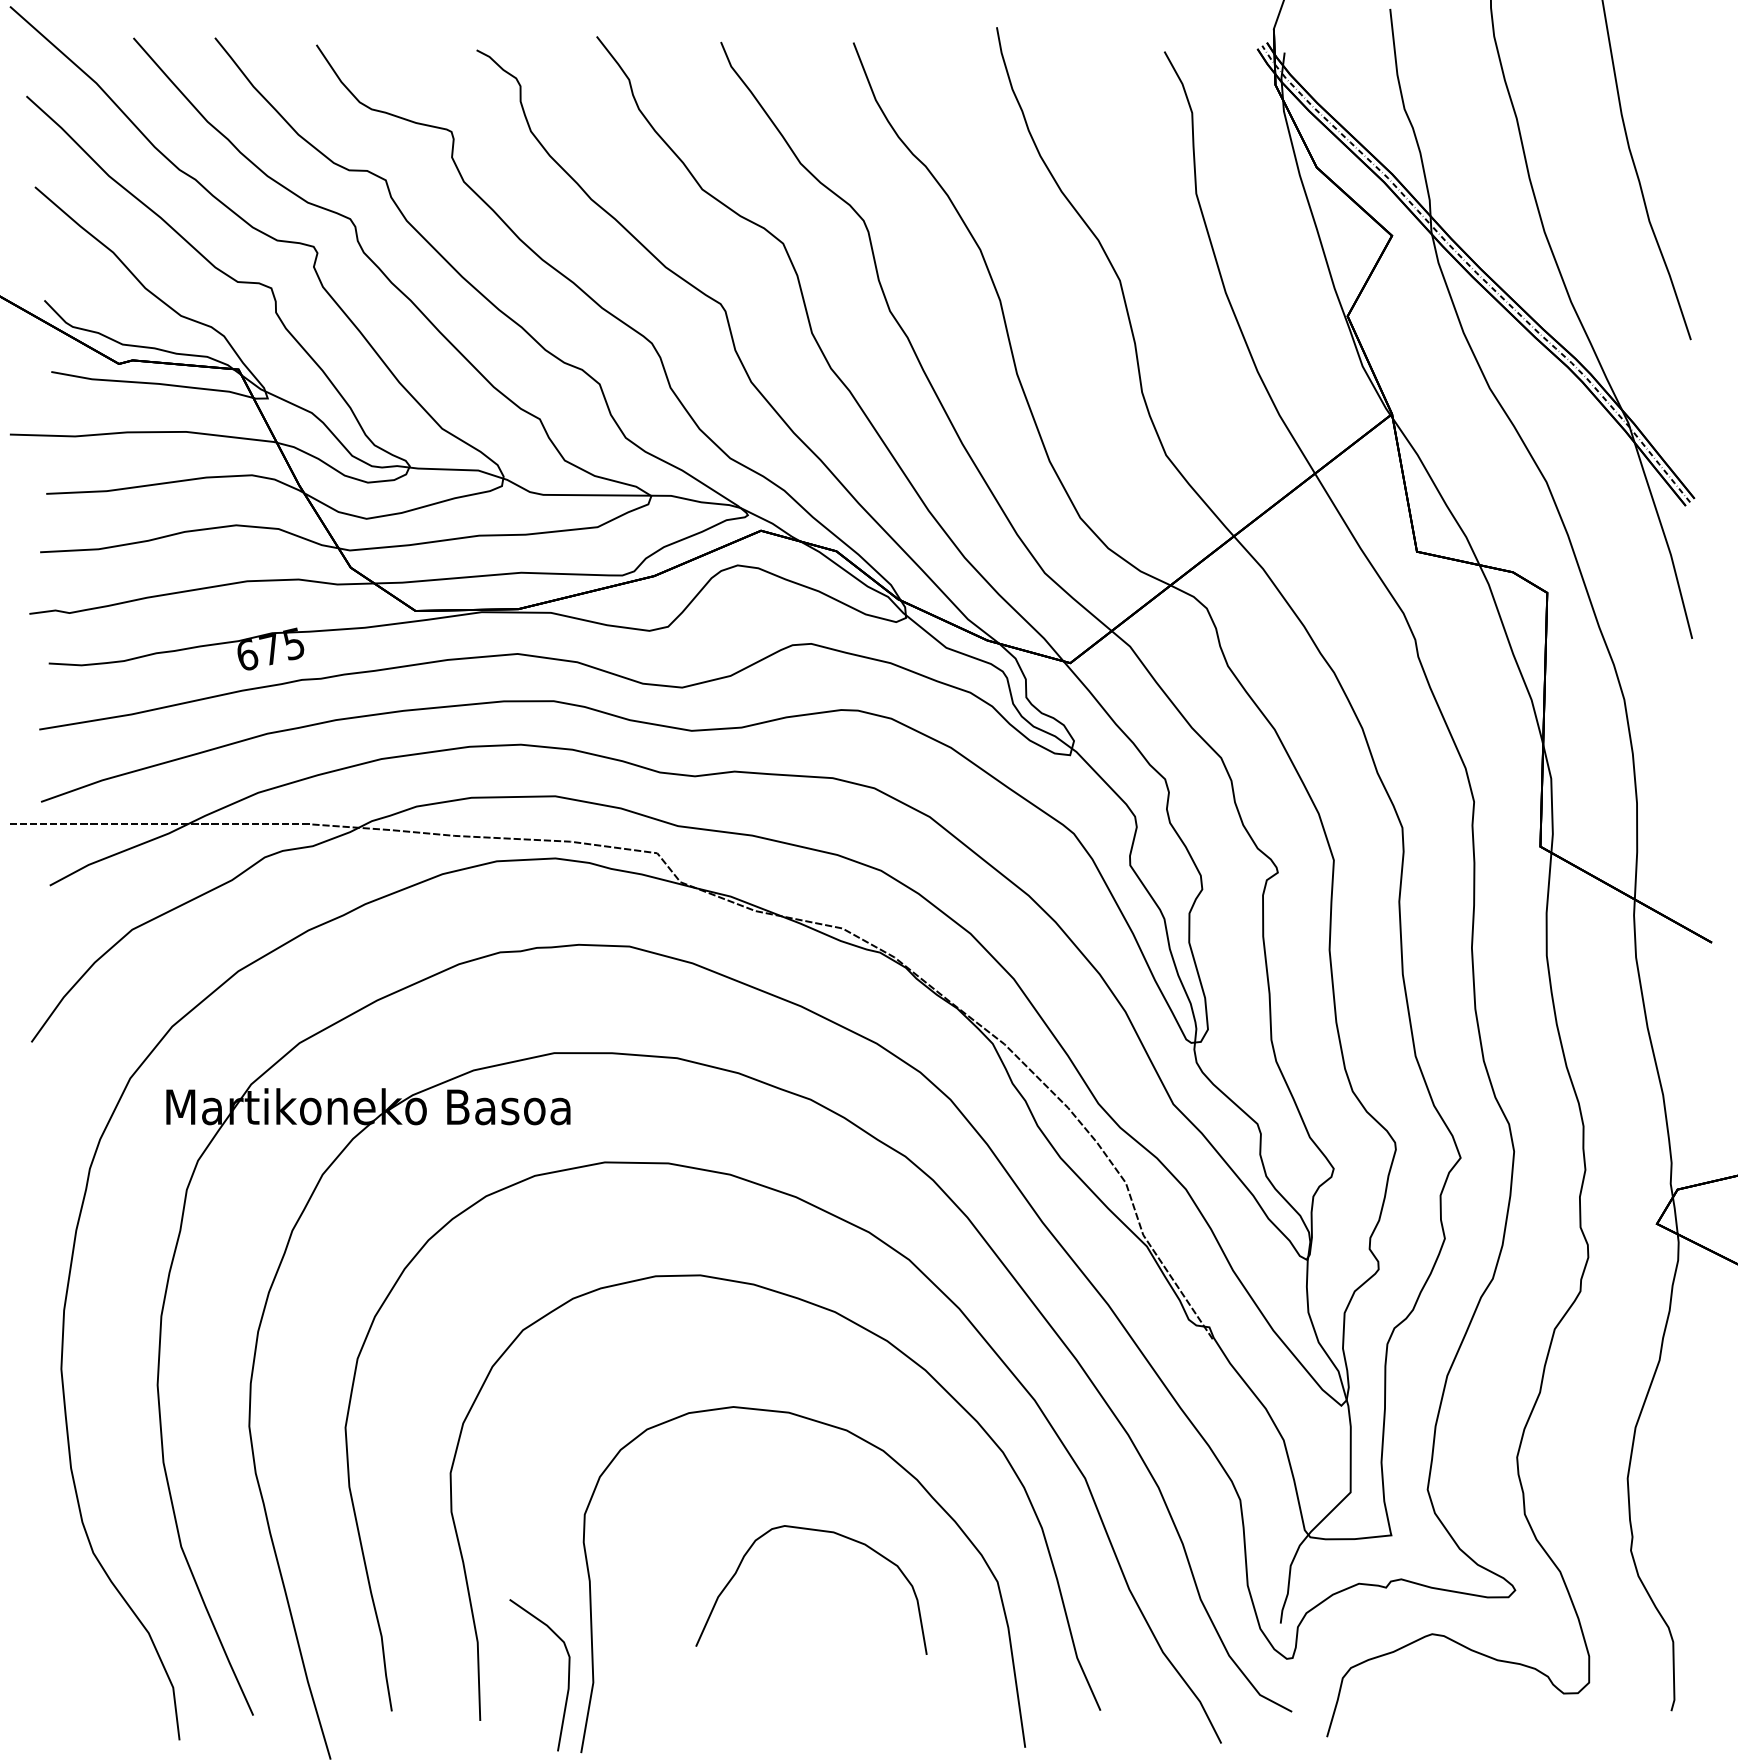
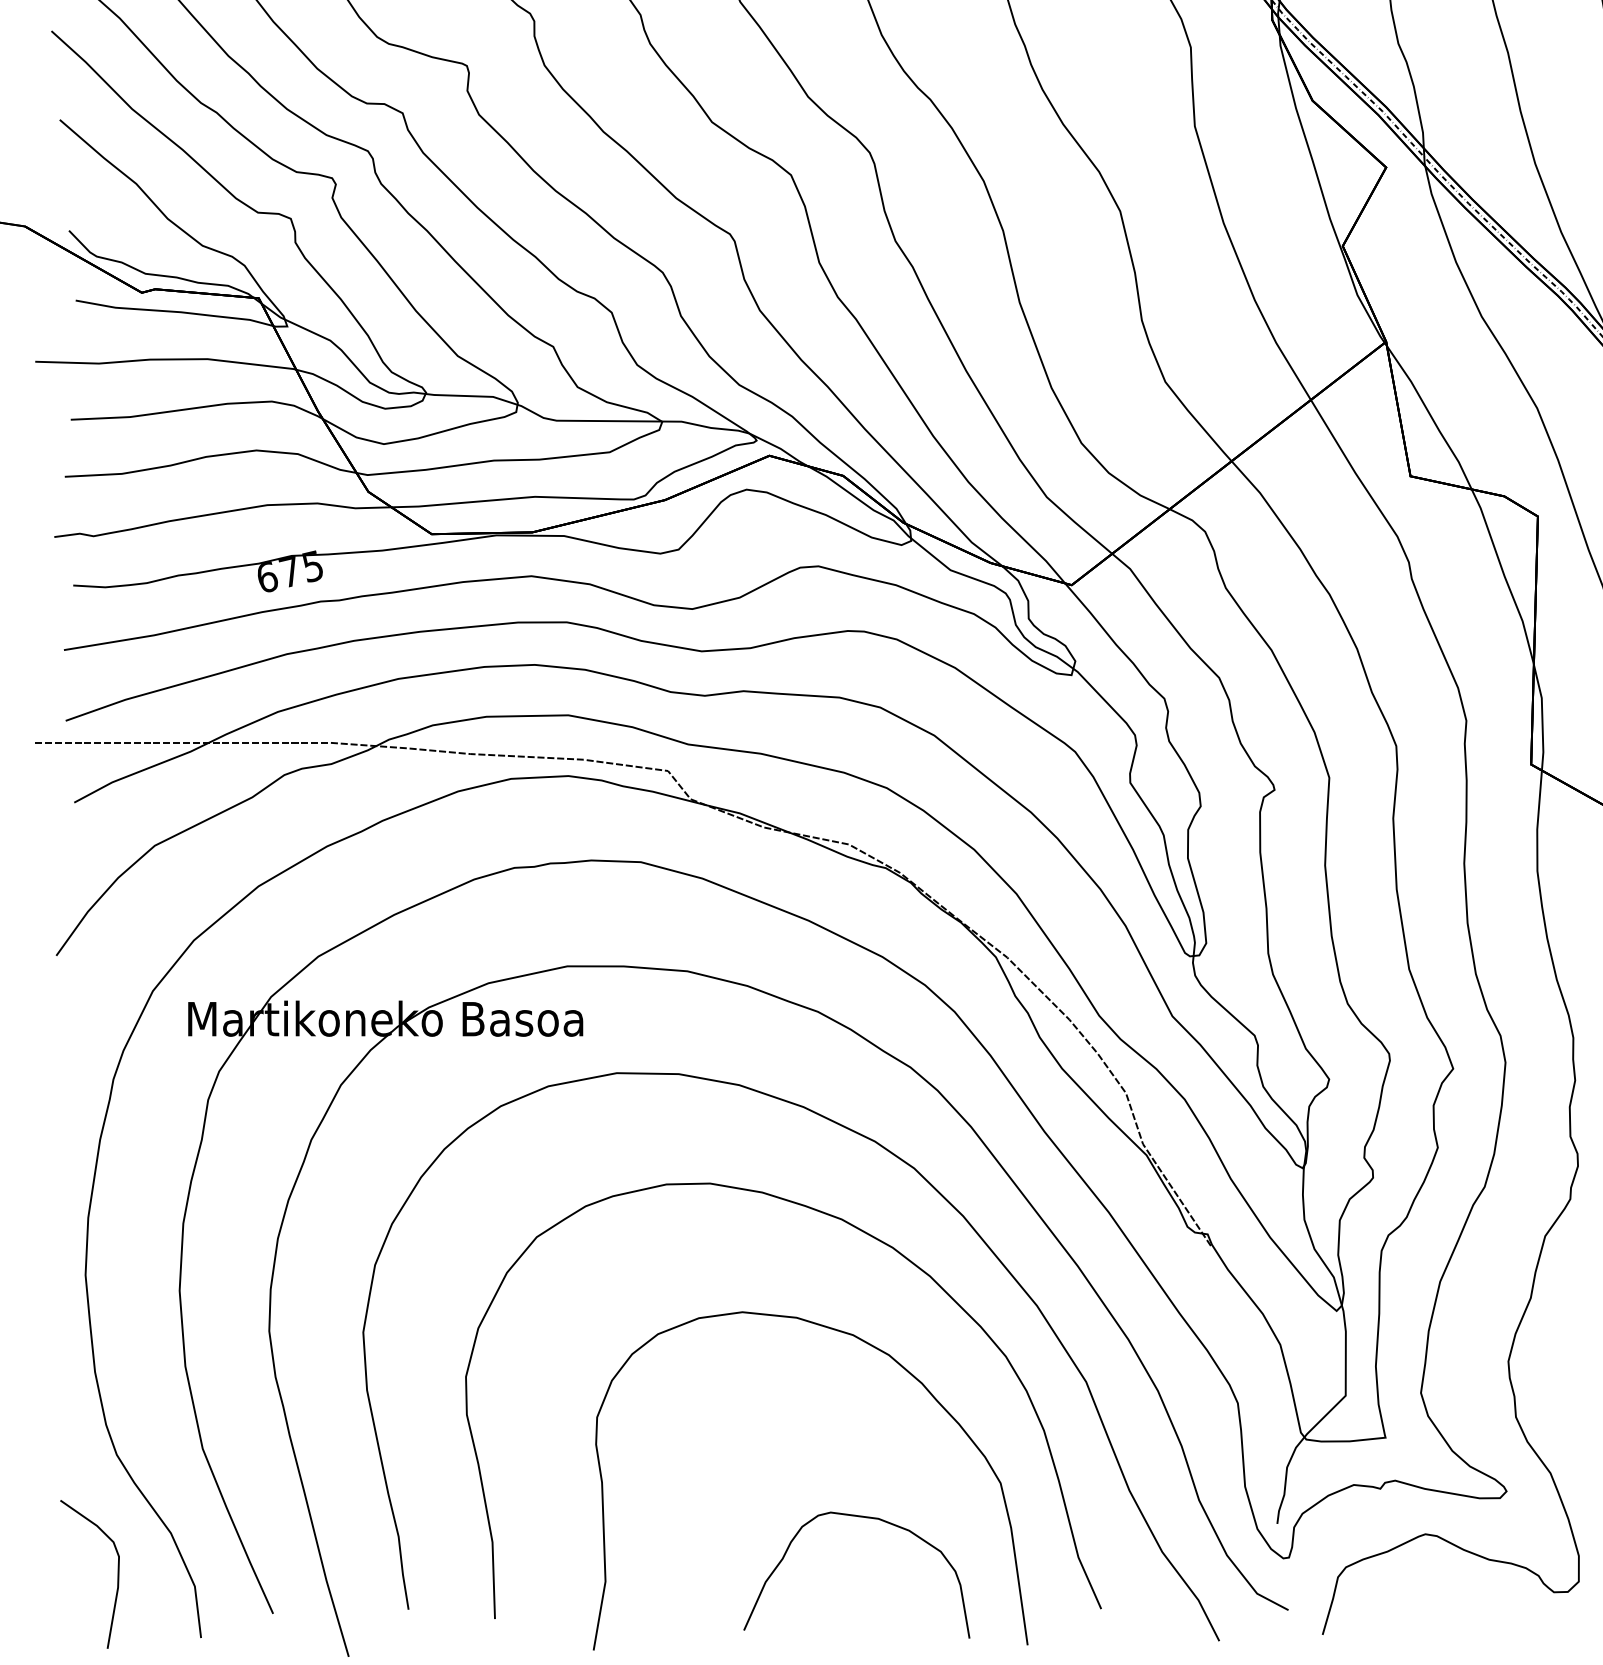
curve: (817, 1531) -> (862, 1517), moved
curve: (568, 1675) -> (117, 1574), moved

